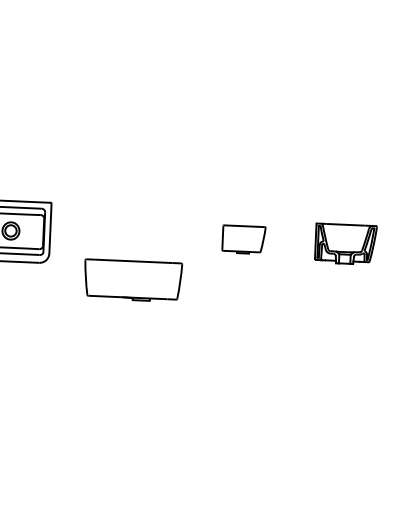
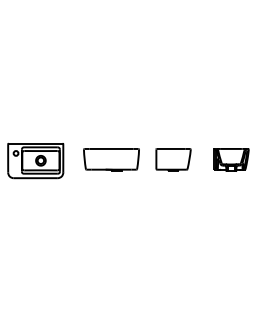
part: (243, 238) -> (173, 159), size x1.43
part: (133, 279) -> (111, 159), moved

